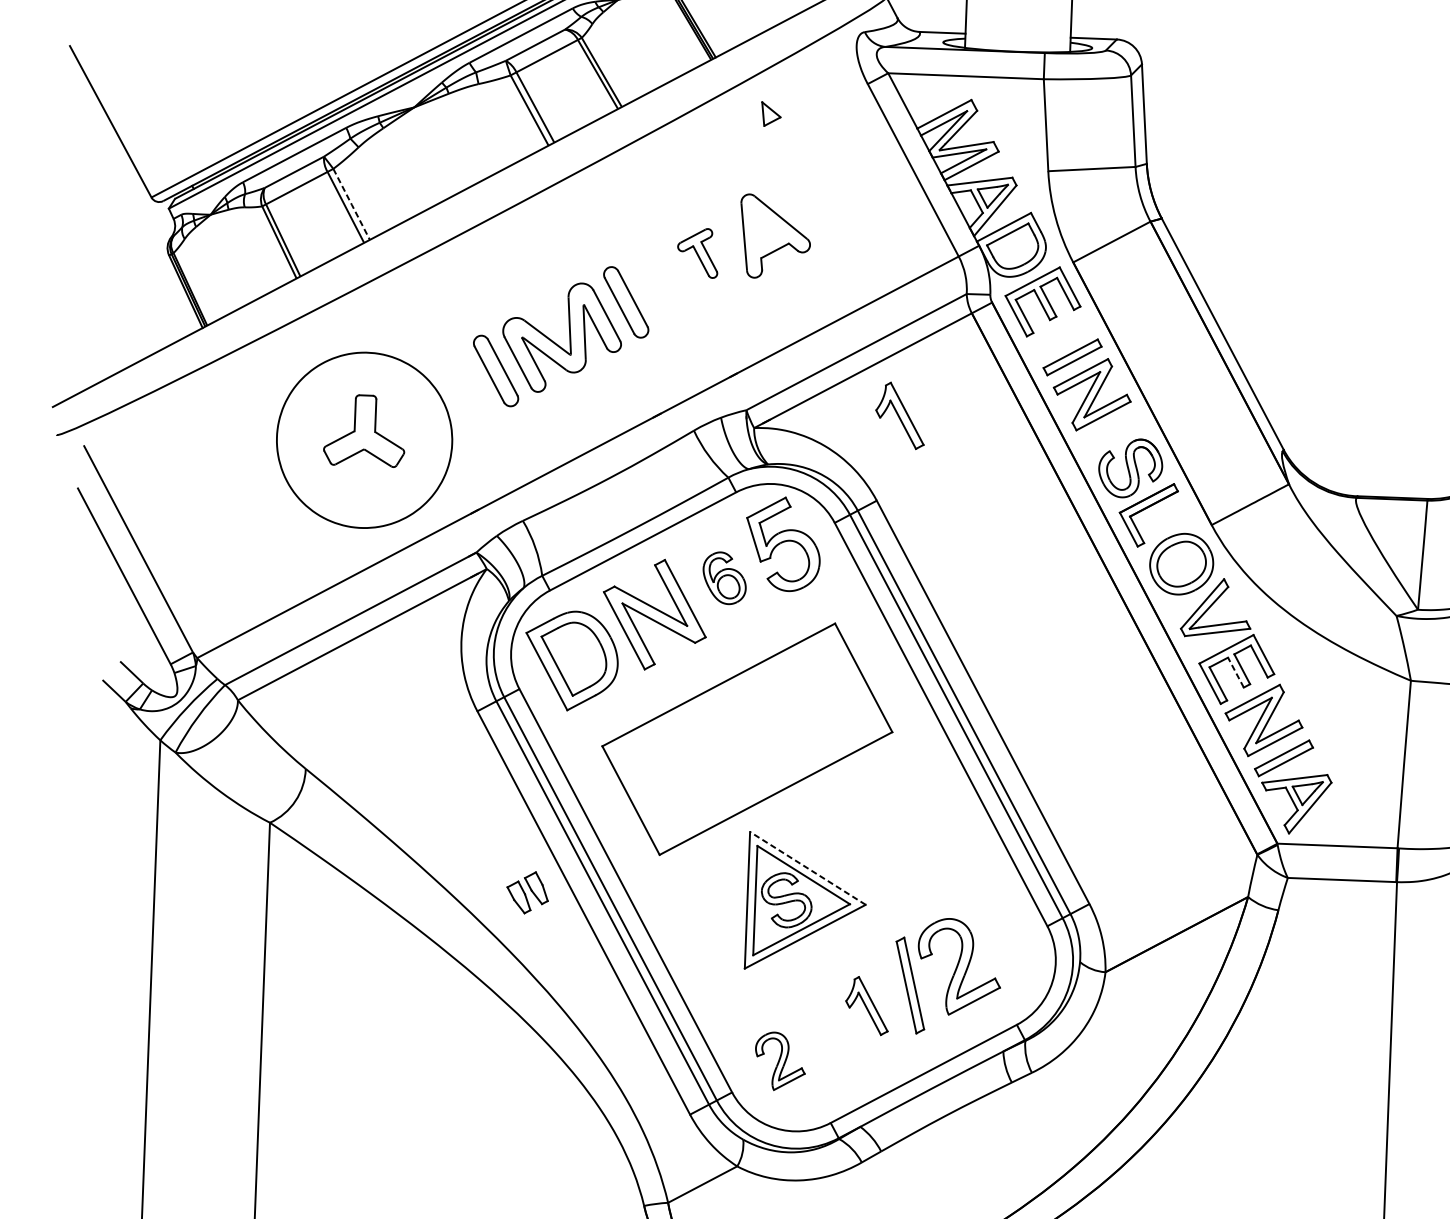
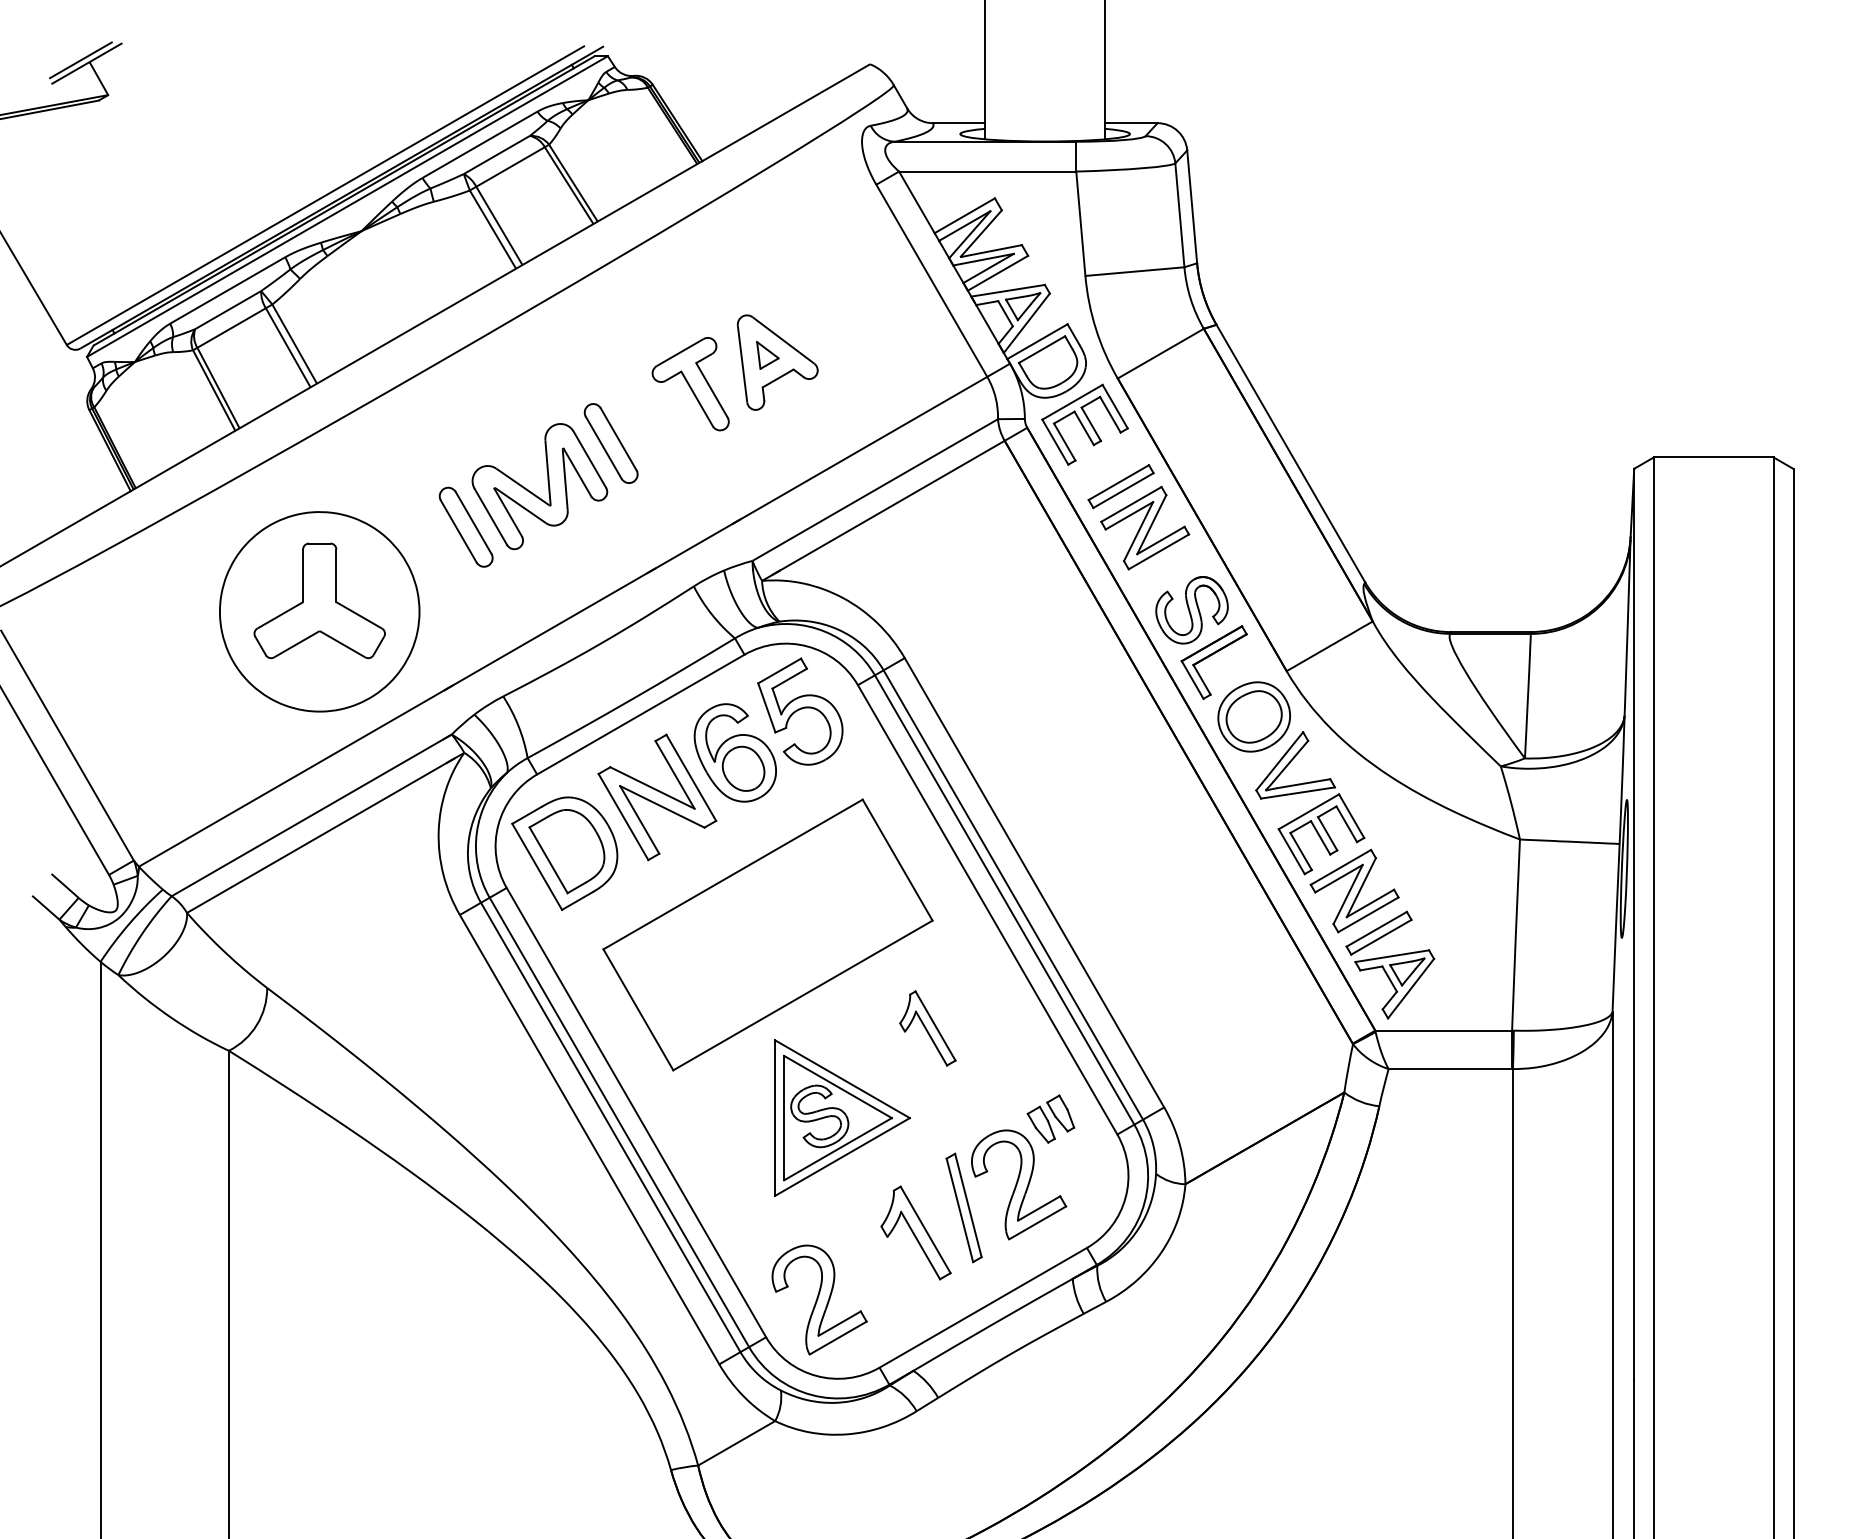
part: (770, 114) -> (767, 355), moved
line: (351, 204) -> (294, 344), dashed -> solid
part: (697, 253) -> (690, 384), size x1.67
part: (900, 415) -> (927, 1028), moved
part: (364, 430) -> (319, 600), size x1.43
part: (724, 577) -> (734, 752), size x1.67
line: (1235, 672) -> (1320, 837), dashed -> solid
line: (807, 868) -> (842, 1079), dashed -> solid
part: (527, 892) -> (1050, 1118), moved
part: (866, 1005) -> (915, 1232), size x1.43
part: (780, 1061) -> (819, 1299), size x1.67

